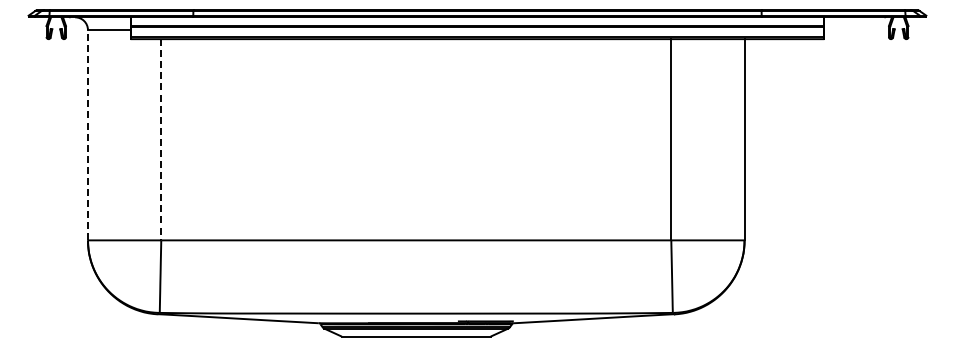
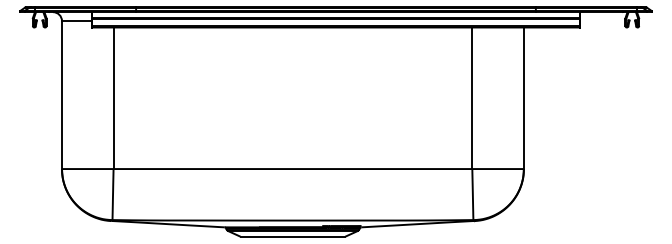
line: (87, 134) -> (61, 94), dashed -> solid
line: (161, 139) -> (113, 98), dashed -> solid

